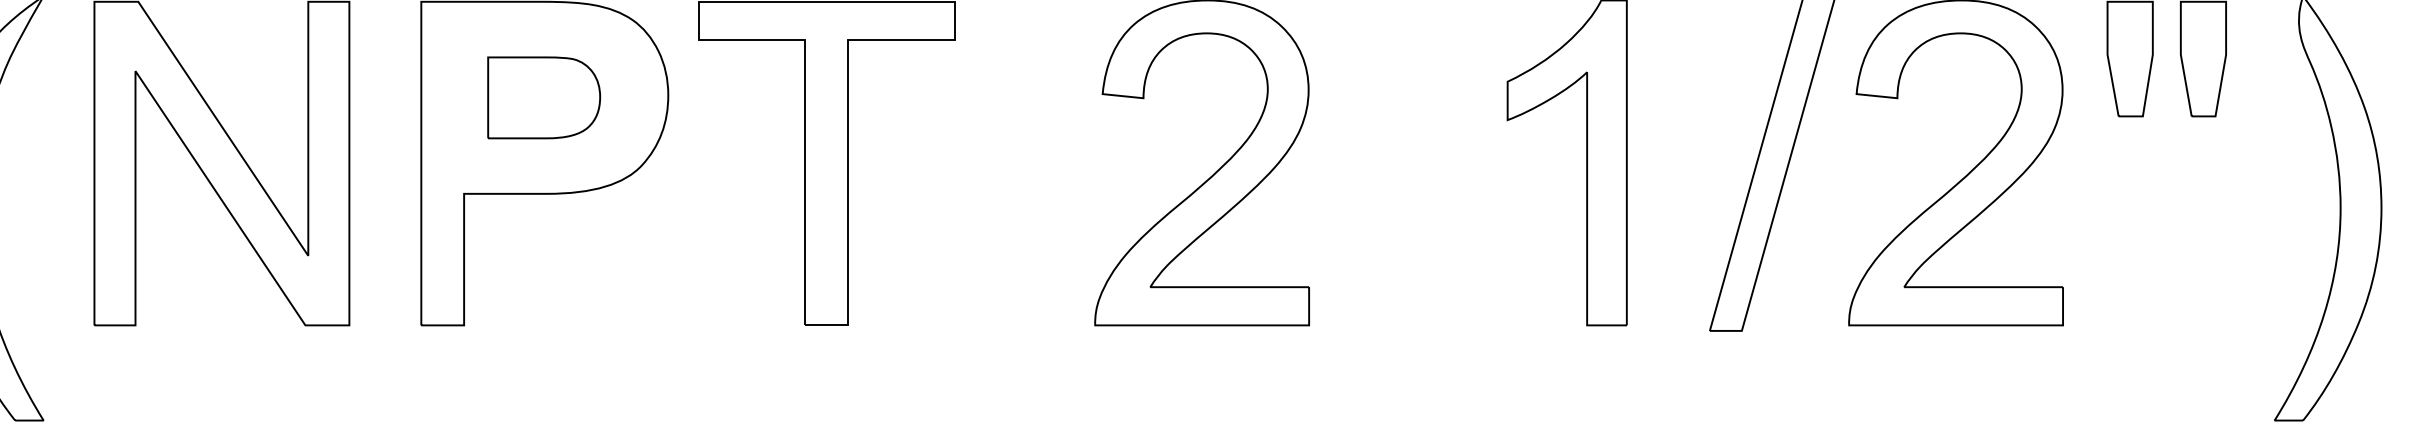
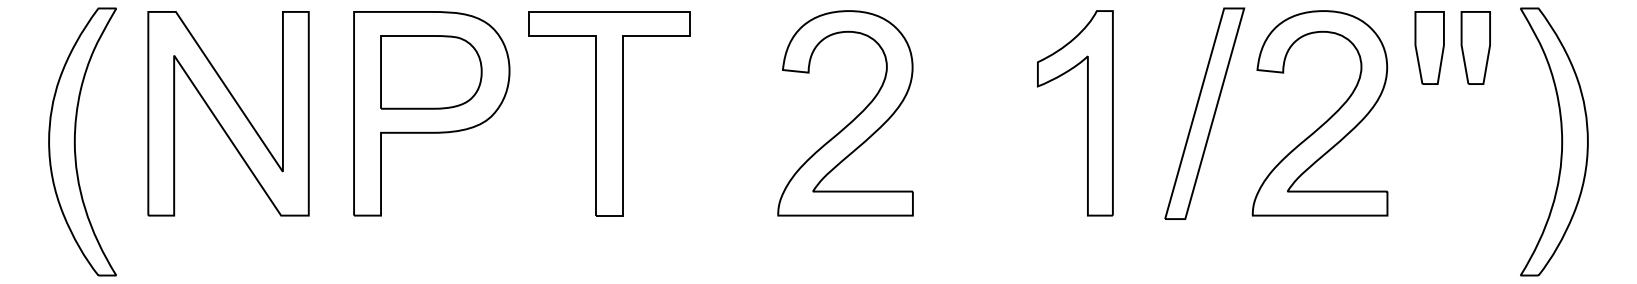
part: (544, 98) -> (431, 72), size x1.43

